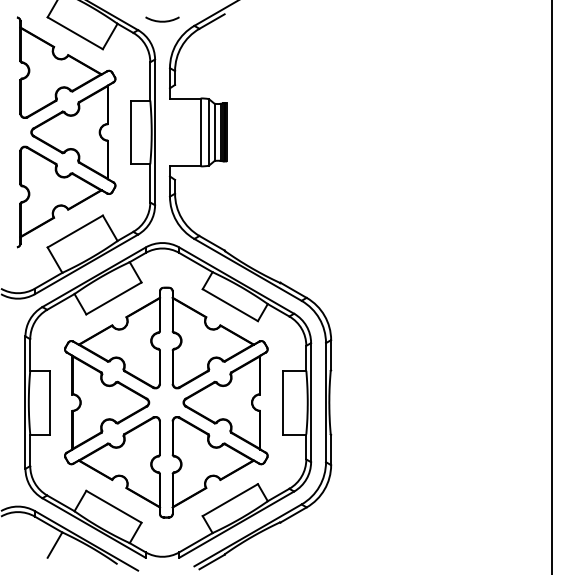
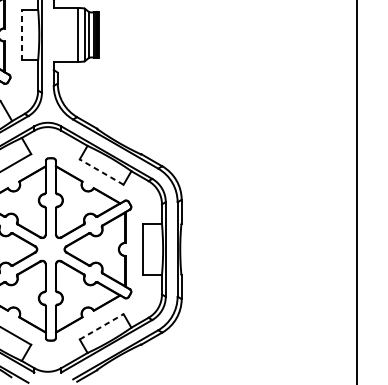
line: (130, 132) -> (22, 35), solid -> dashed
line: (230, 305) -> (101, 172), solid -> dashed
line: (230, 500) -> (101, 327), solid -> dashed

